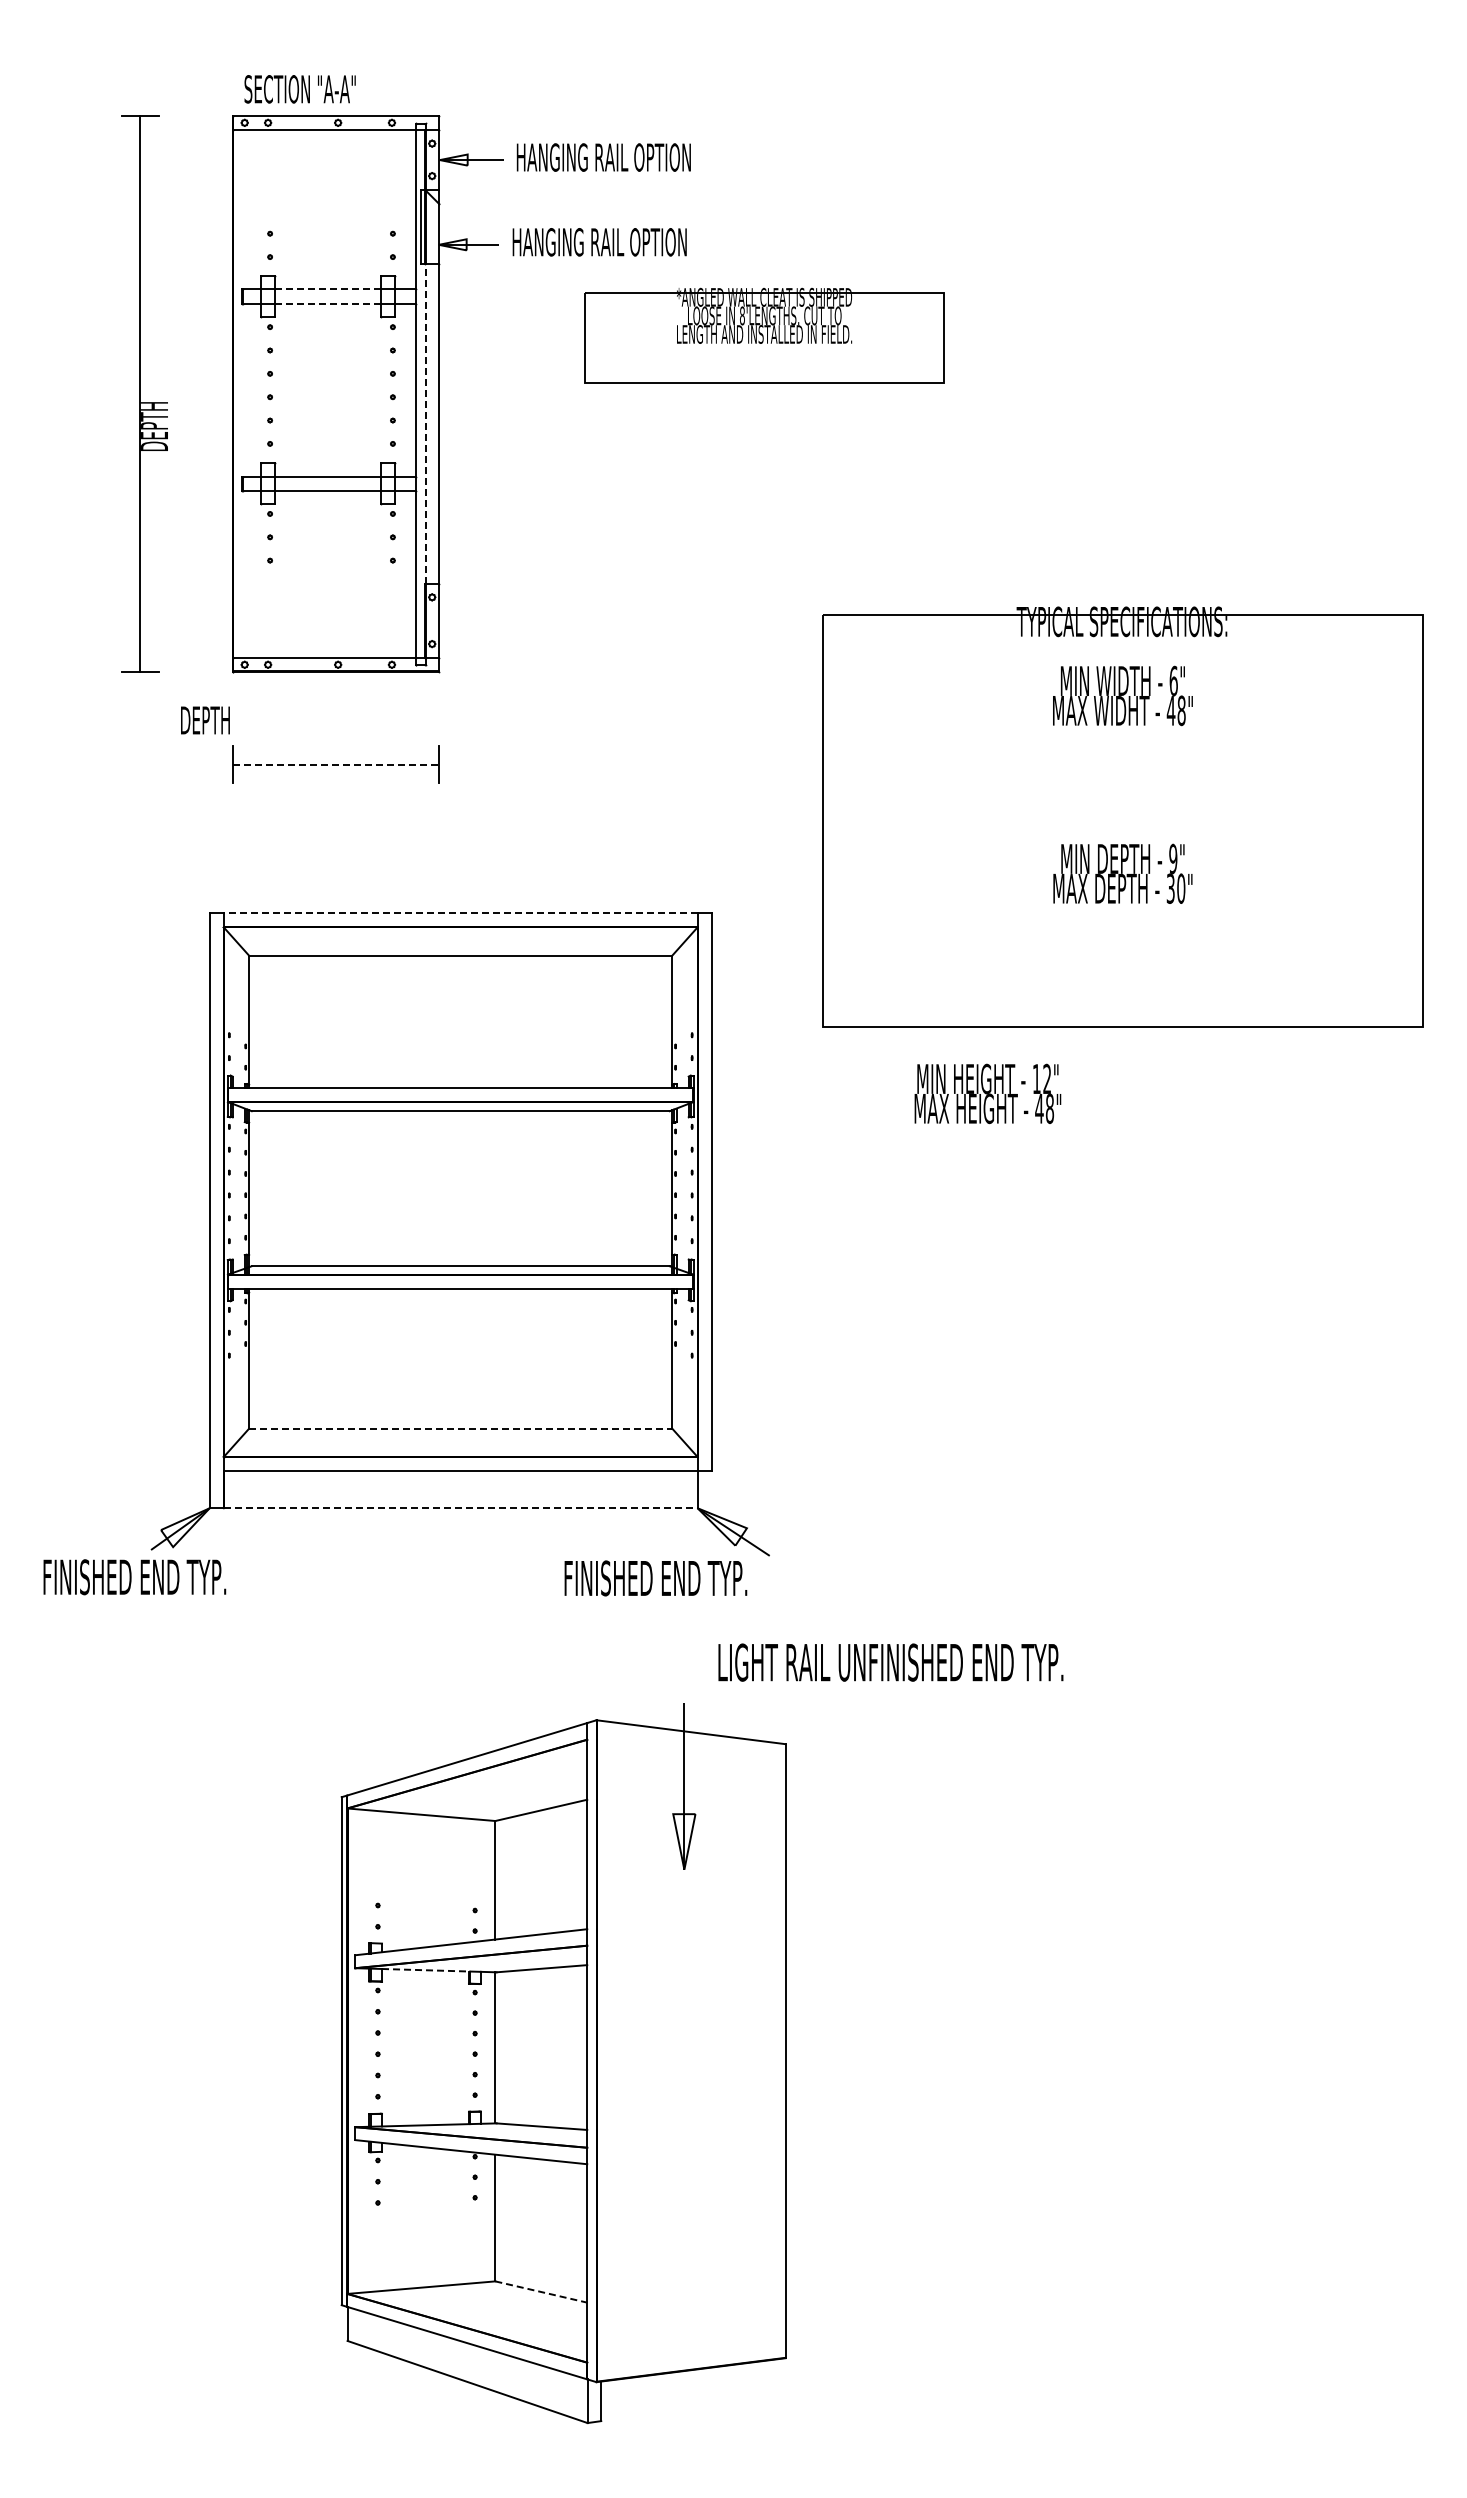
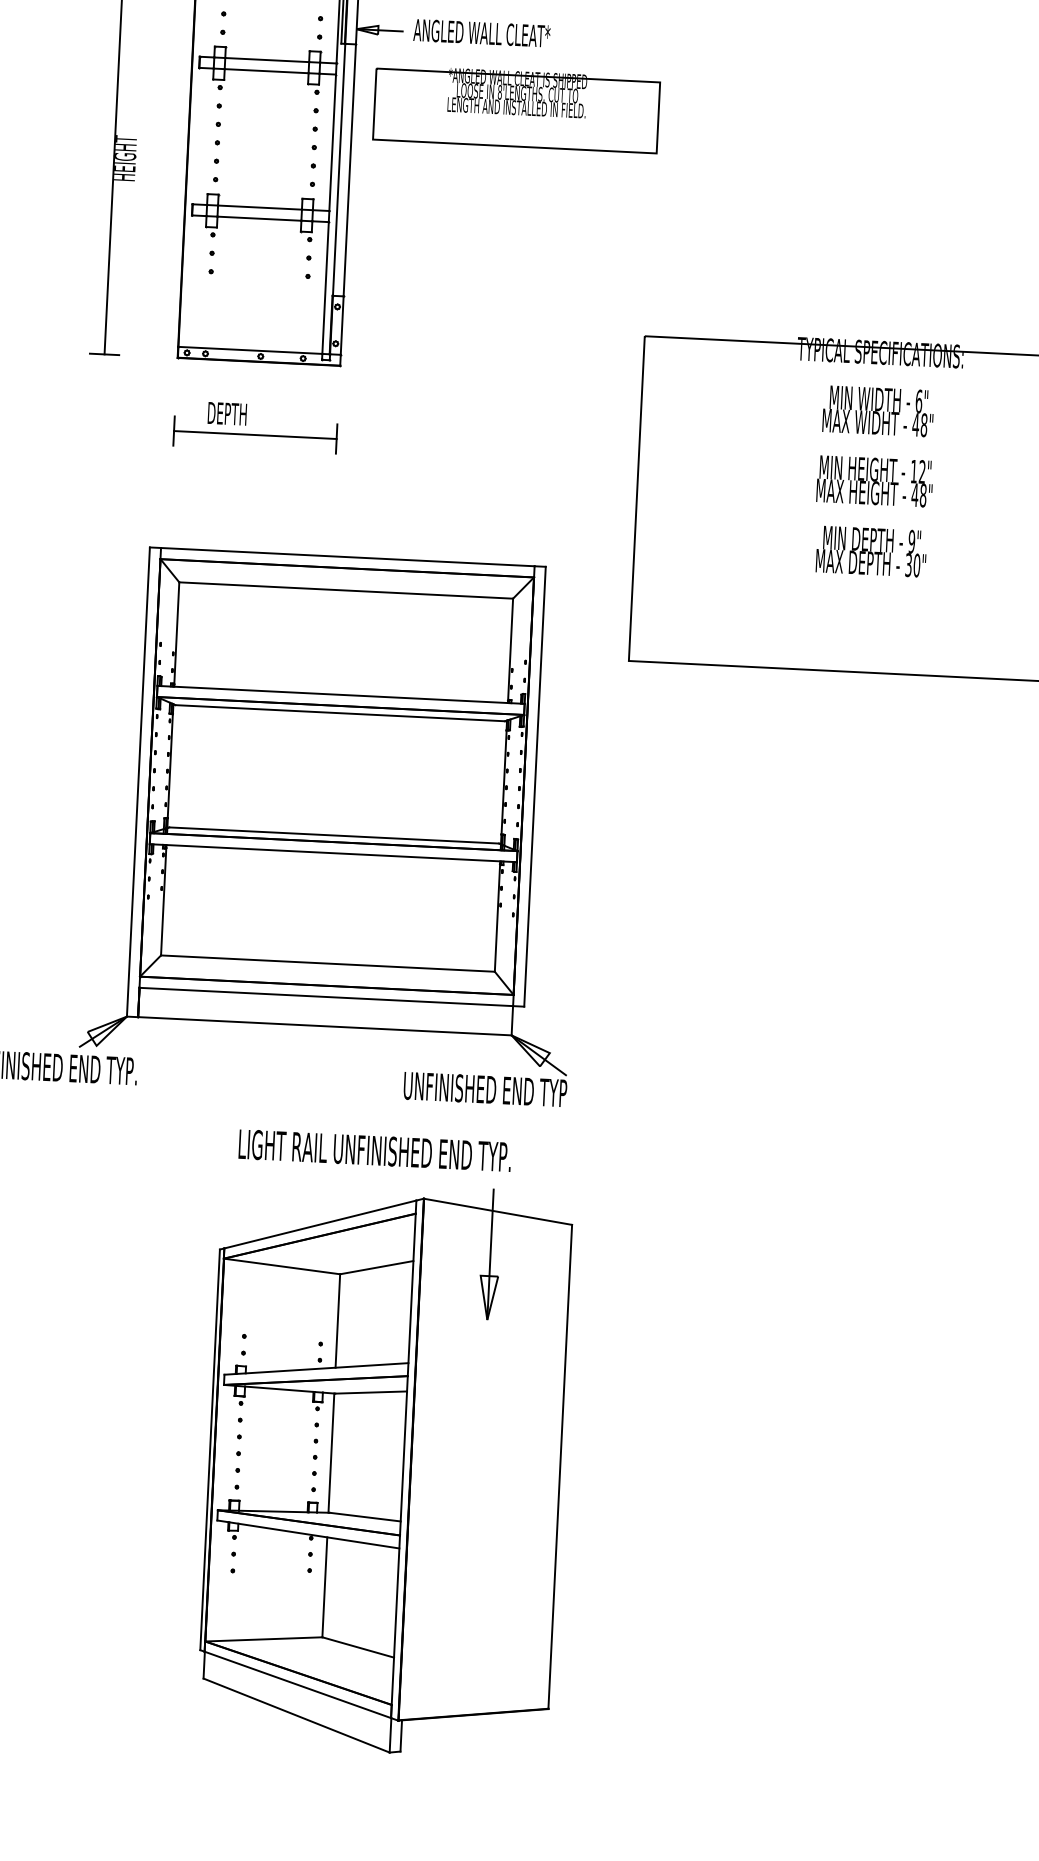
text: (598, 242) -> (482, 33), HANGING RAIL OPTION -> ANGLED WALL CLEAT*
line: (328, 289) -> (267, 60), dashed -> solid
line: (327, 303) -> (266, 71), dashed -> solid
part: (764, 335) -> (516, 108), moved
text: (154, 421) -> (125, 157), DEPTH -> HEIGHT
line: (425, 423) -> (338, 169), dashed -> solid
text: (205, 720) -> (227, 413), moved
line: (336, 764) -> (255, 435), dashed -> solid
line: (460, 913) -> (347, 557), dashed -> solid
text: (987, 1093) -> (874, 481), moved
line: (460, 1428) -> (327, 963), dashed -> solid
line: (460, 1508) -> (324, 1026), dashed -> solid
text: (667, 1578) -> (485, 1089), FINISHED END TYP. -> UNFINISHED END TYP
text: (890, 1662) -> (374, 1150), moved
line: (426, 1970) -> (280, 1389), dashed -> solid
line: (541, 2292) -> (358, 1647), dashed -> solid

